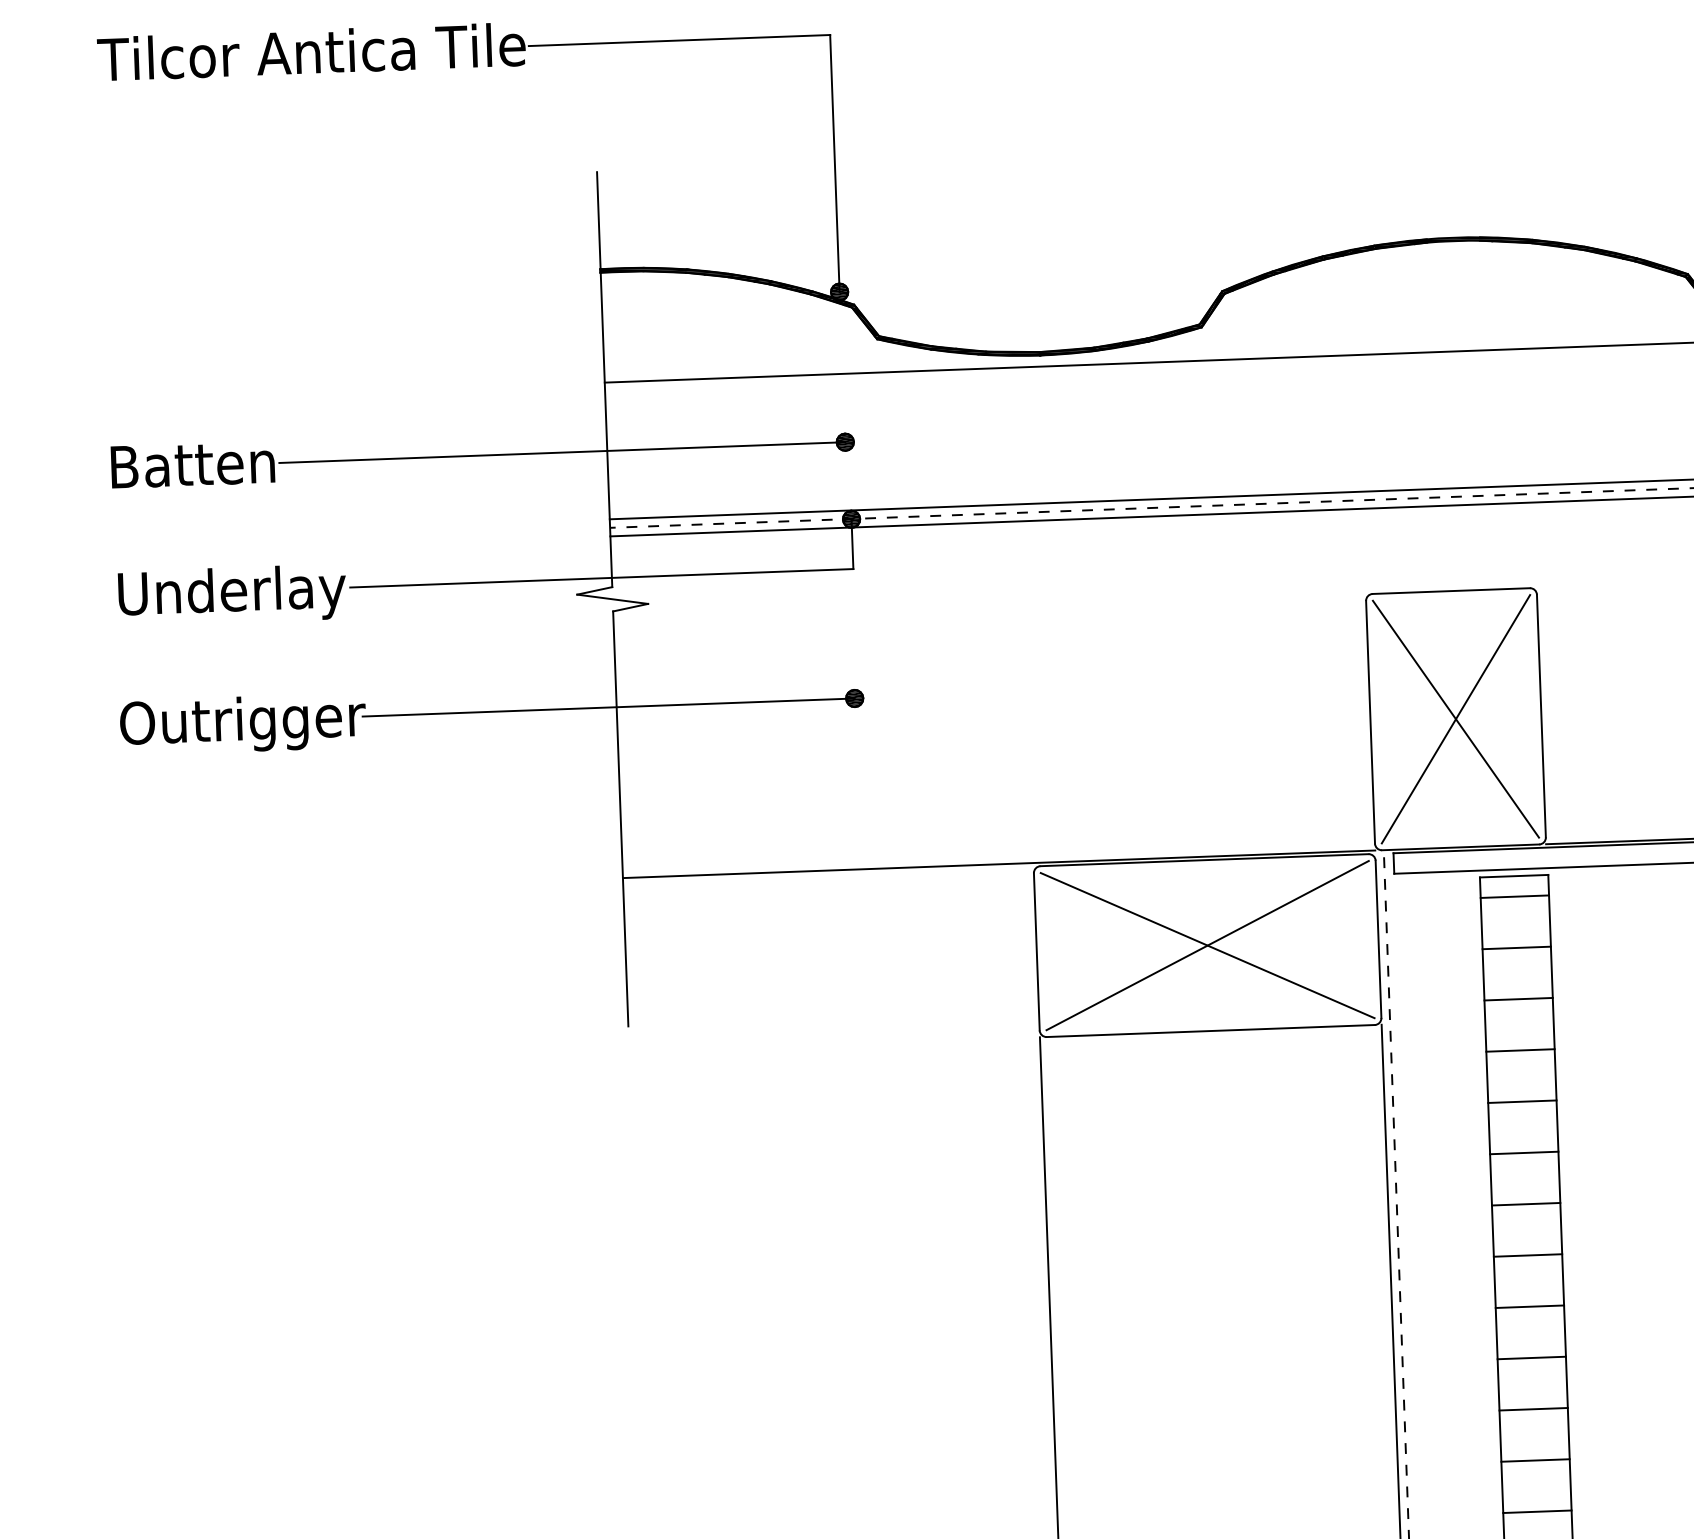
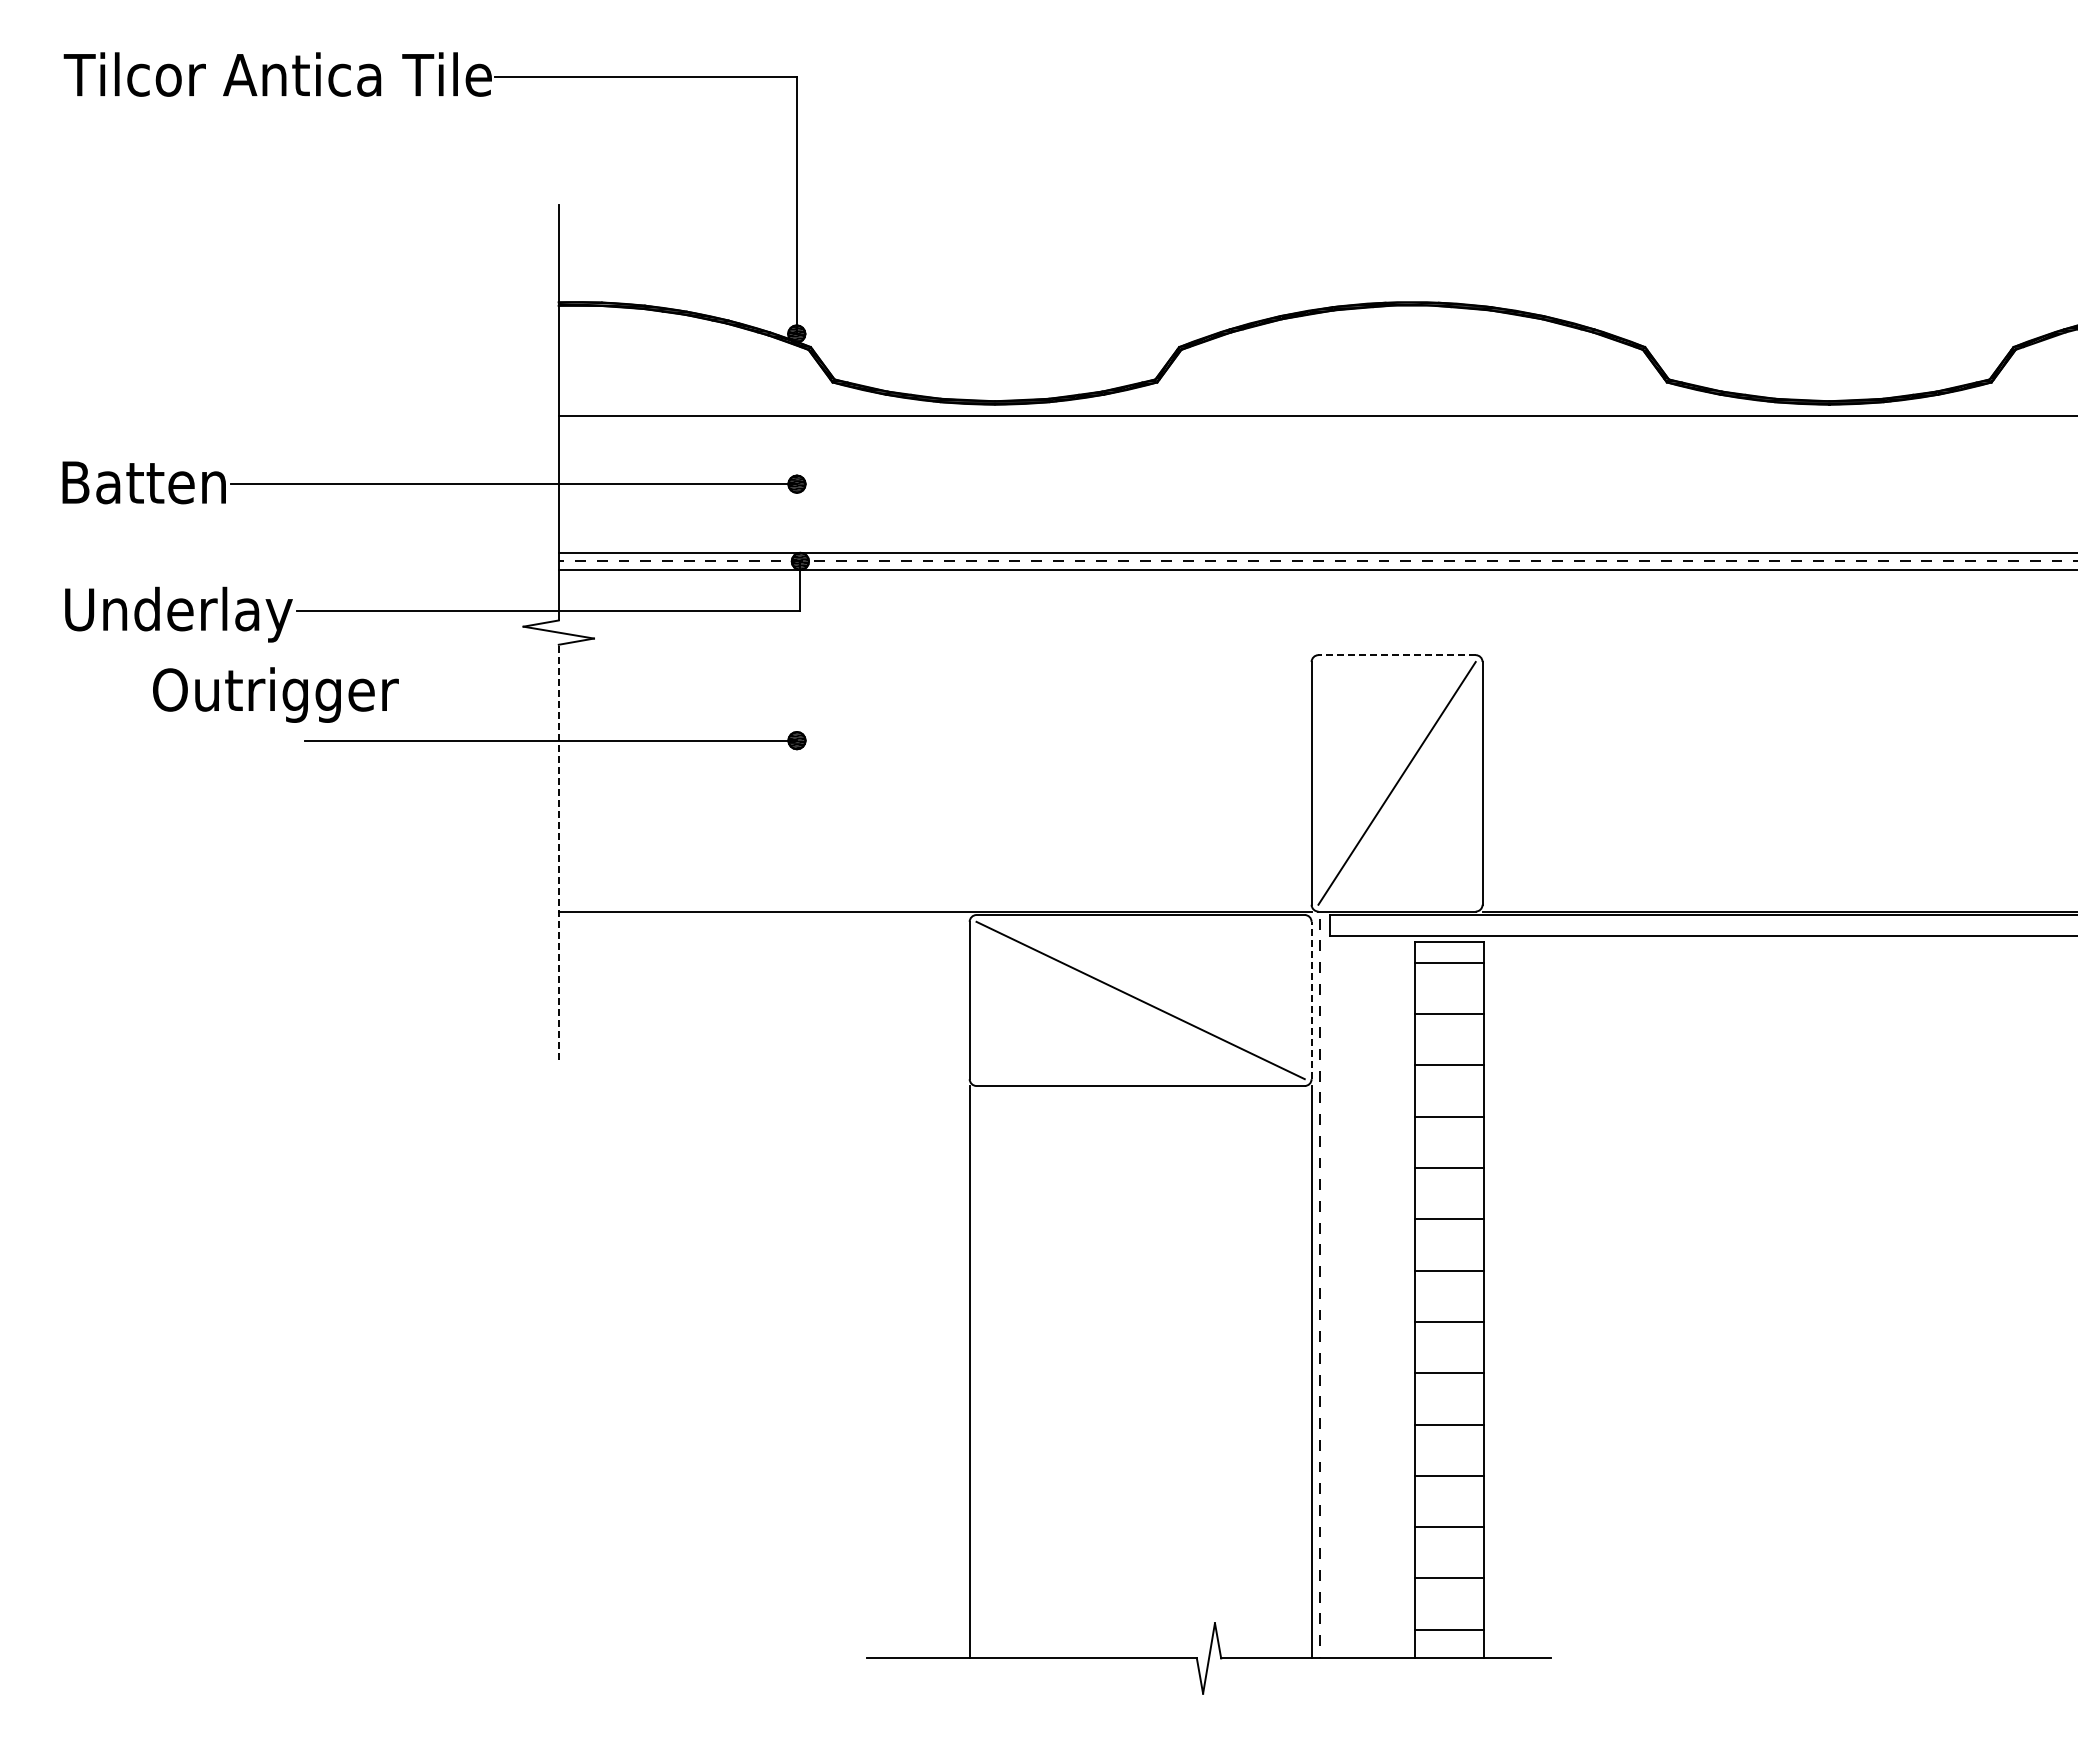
line: (1451, 591) -> (1397, 655), solid -> dashed
line: (1455, 719) -> (1396, 783), removed
text: (242, 723) -> (275, 694), moved
line: (620, 819) -> (558, 852), solid -> dashed
line: (1378, 939) -> (1311, 1000), solid -> dashed
line: (1207, 945) -> (1140, 1000), removed

